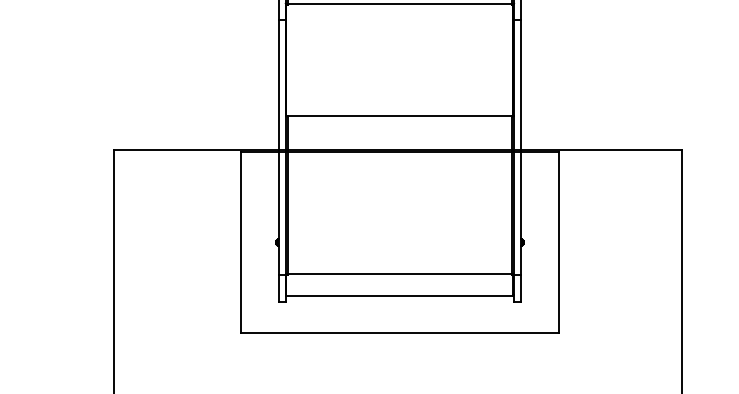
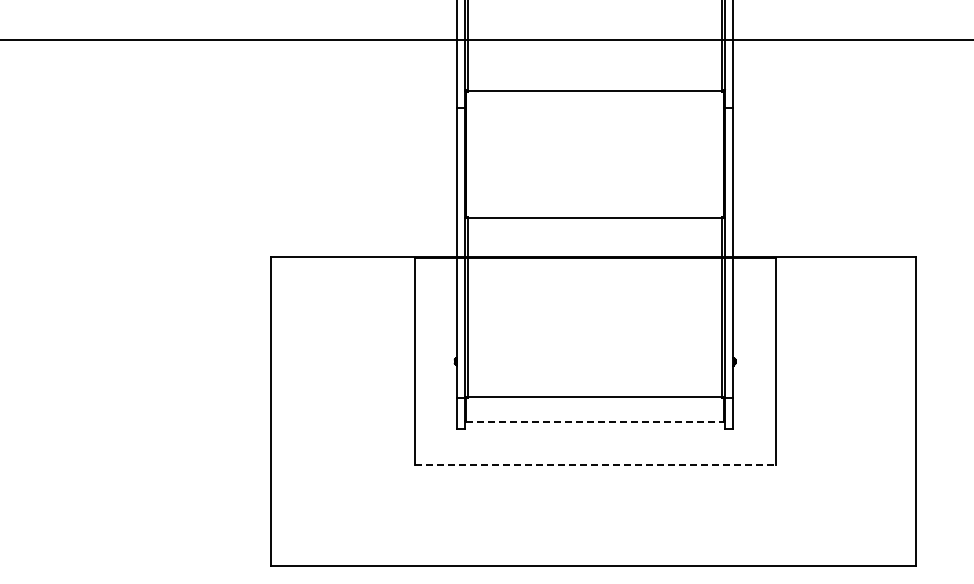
line: (400, 296) -> (595, 422), solid -> dashed
line: (400, 333) -> (595, 464), solid -> dashed

